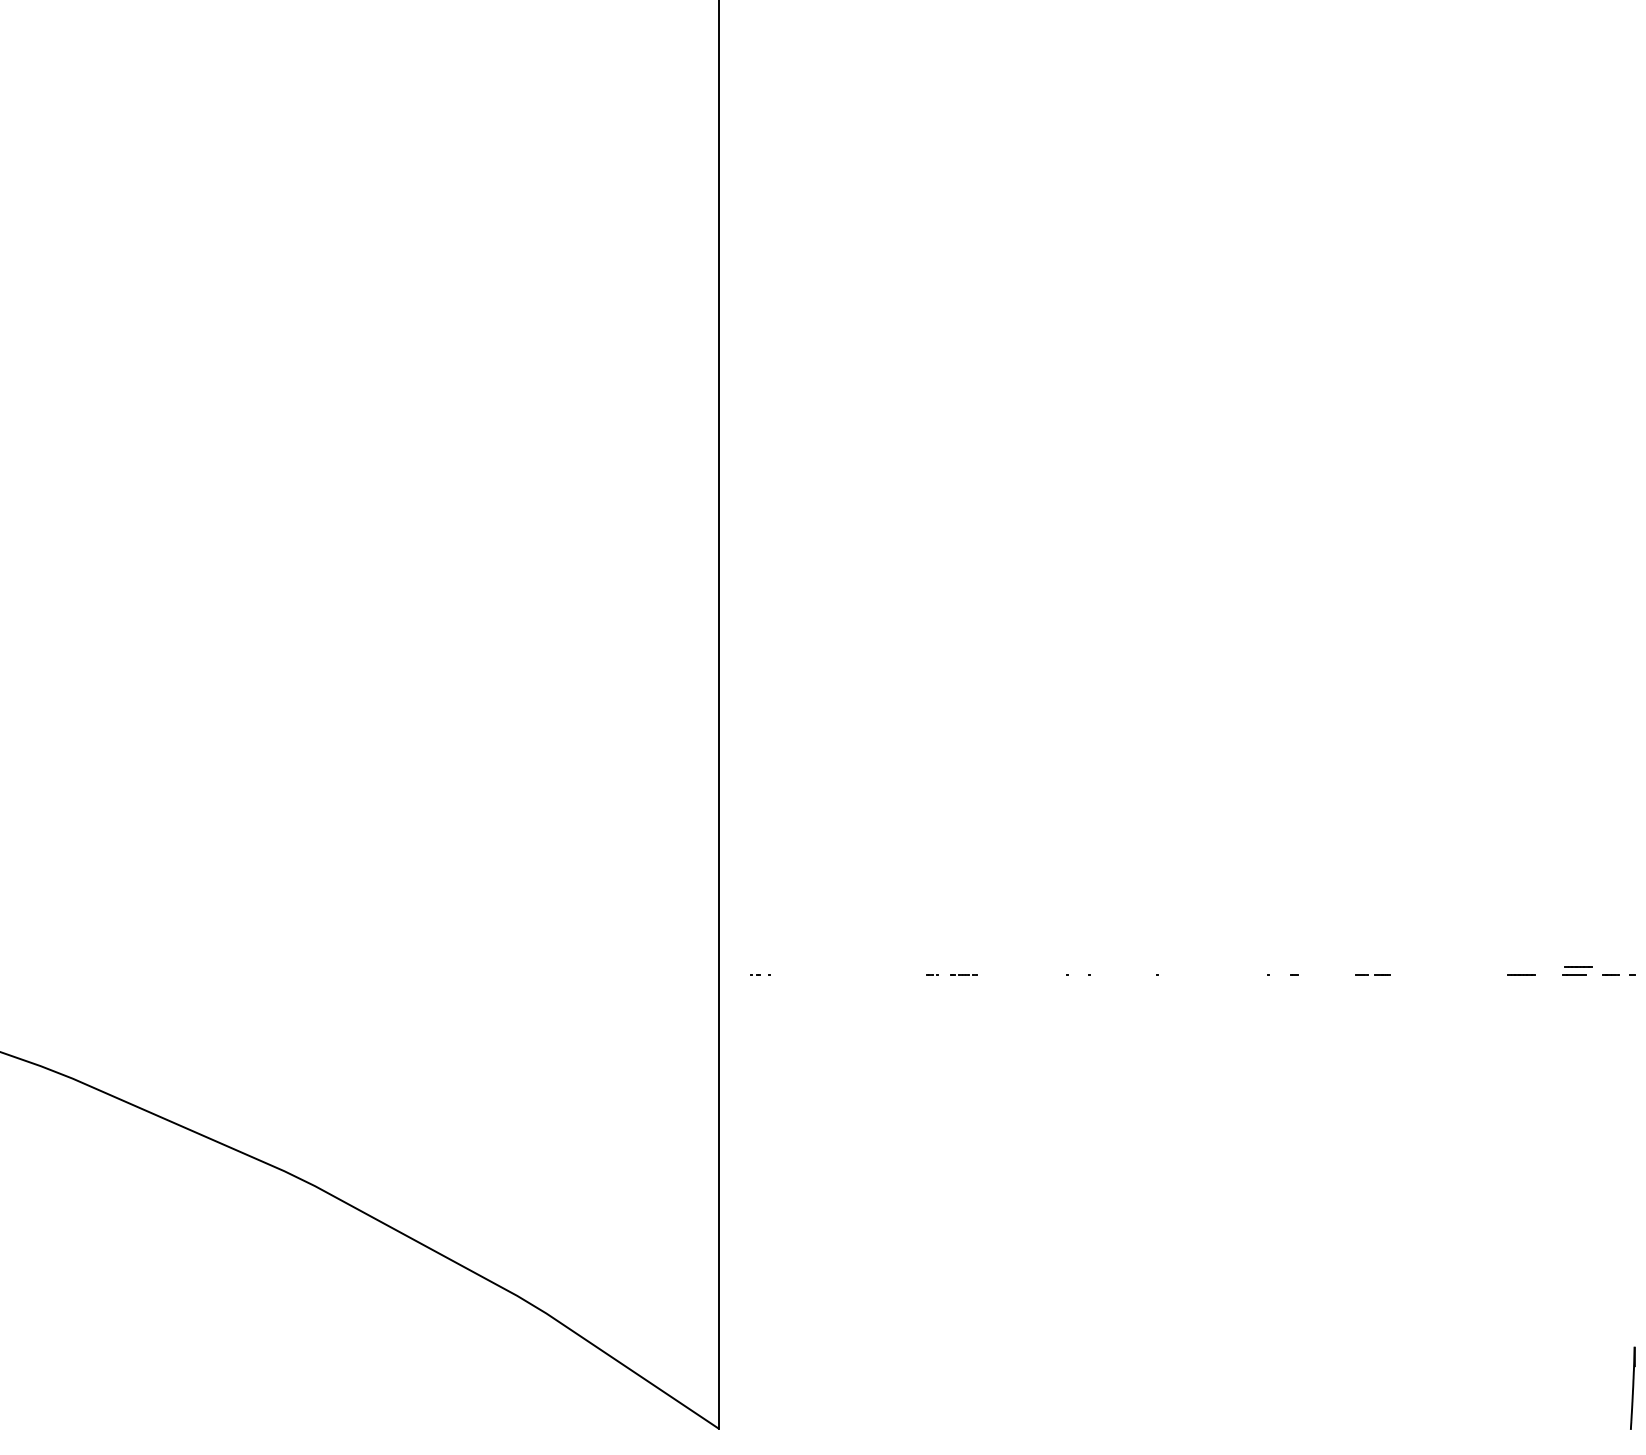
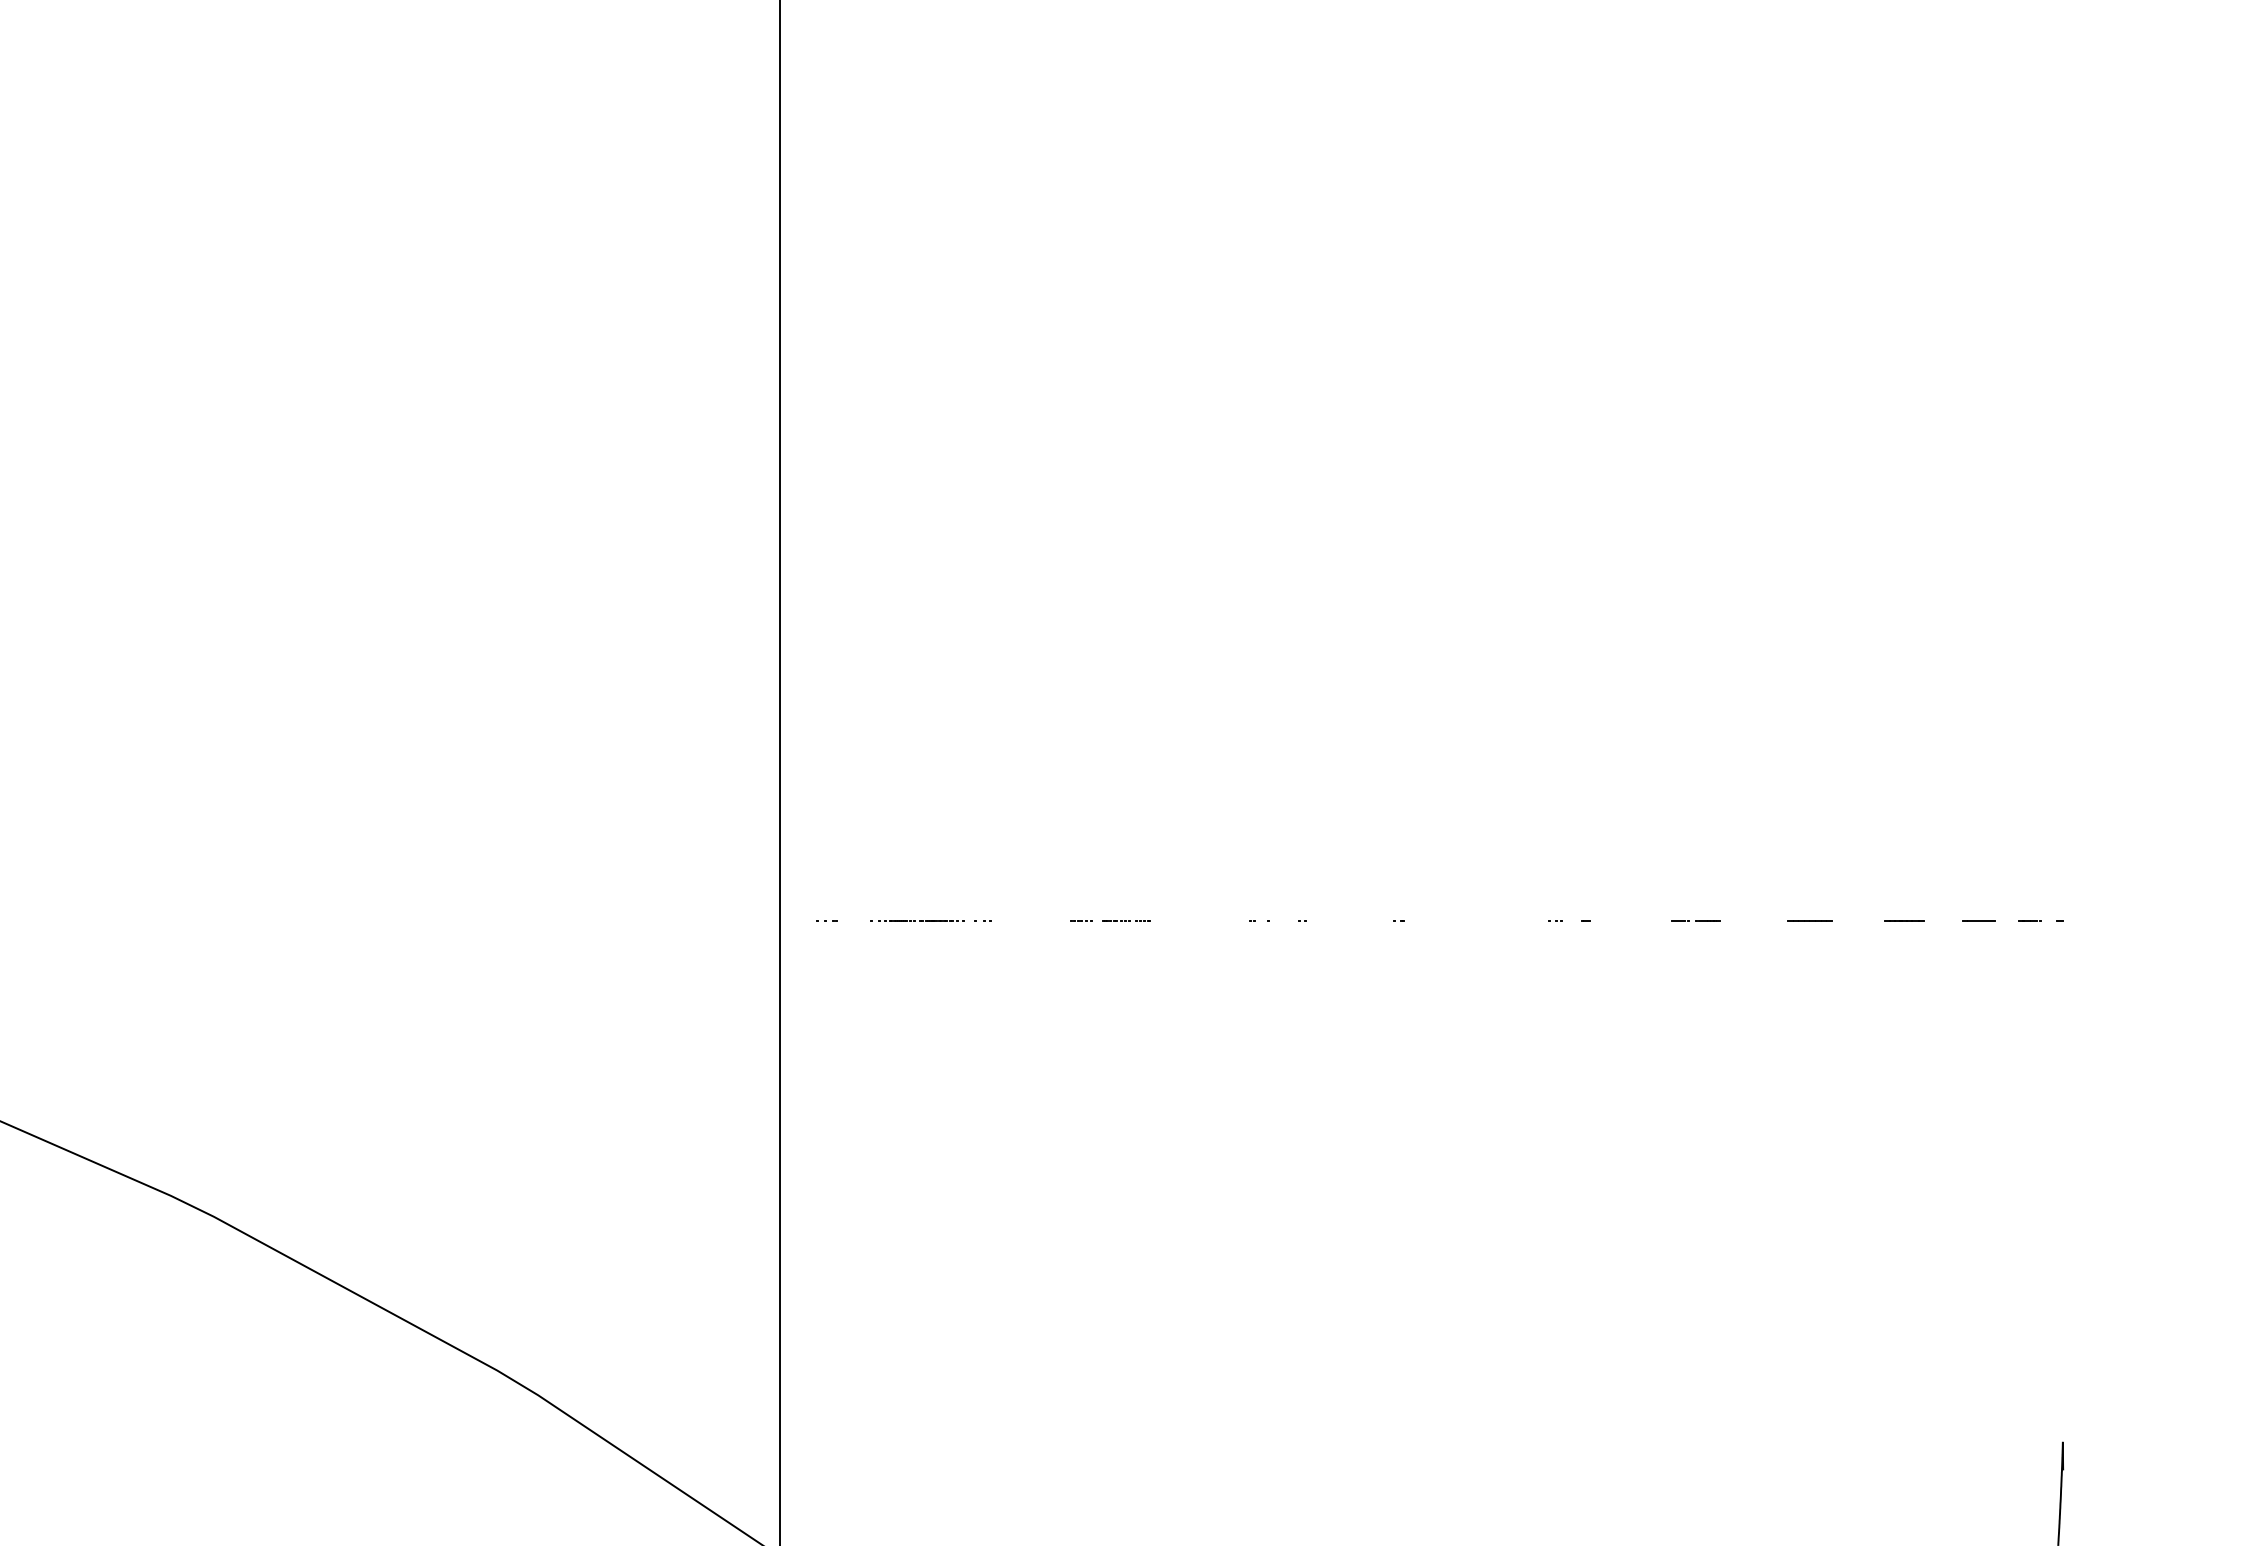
line: (1578, 966) -> (1984, 909), removed
line: (826, 974) -> (930, 920), added
line: (1453, 974) -> (1809, 920), added

